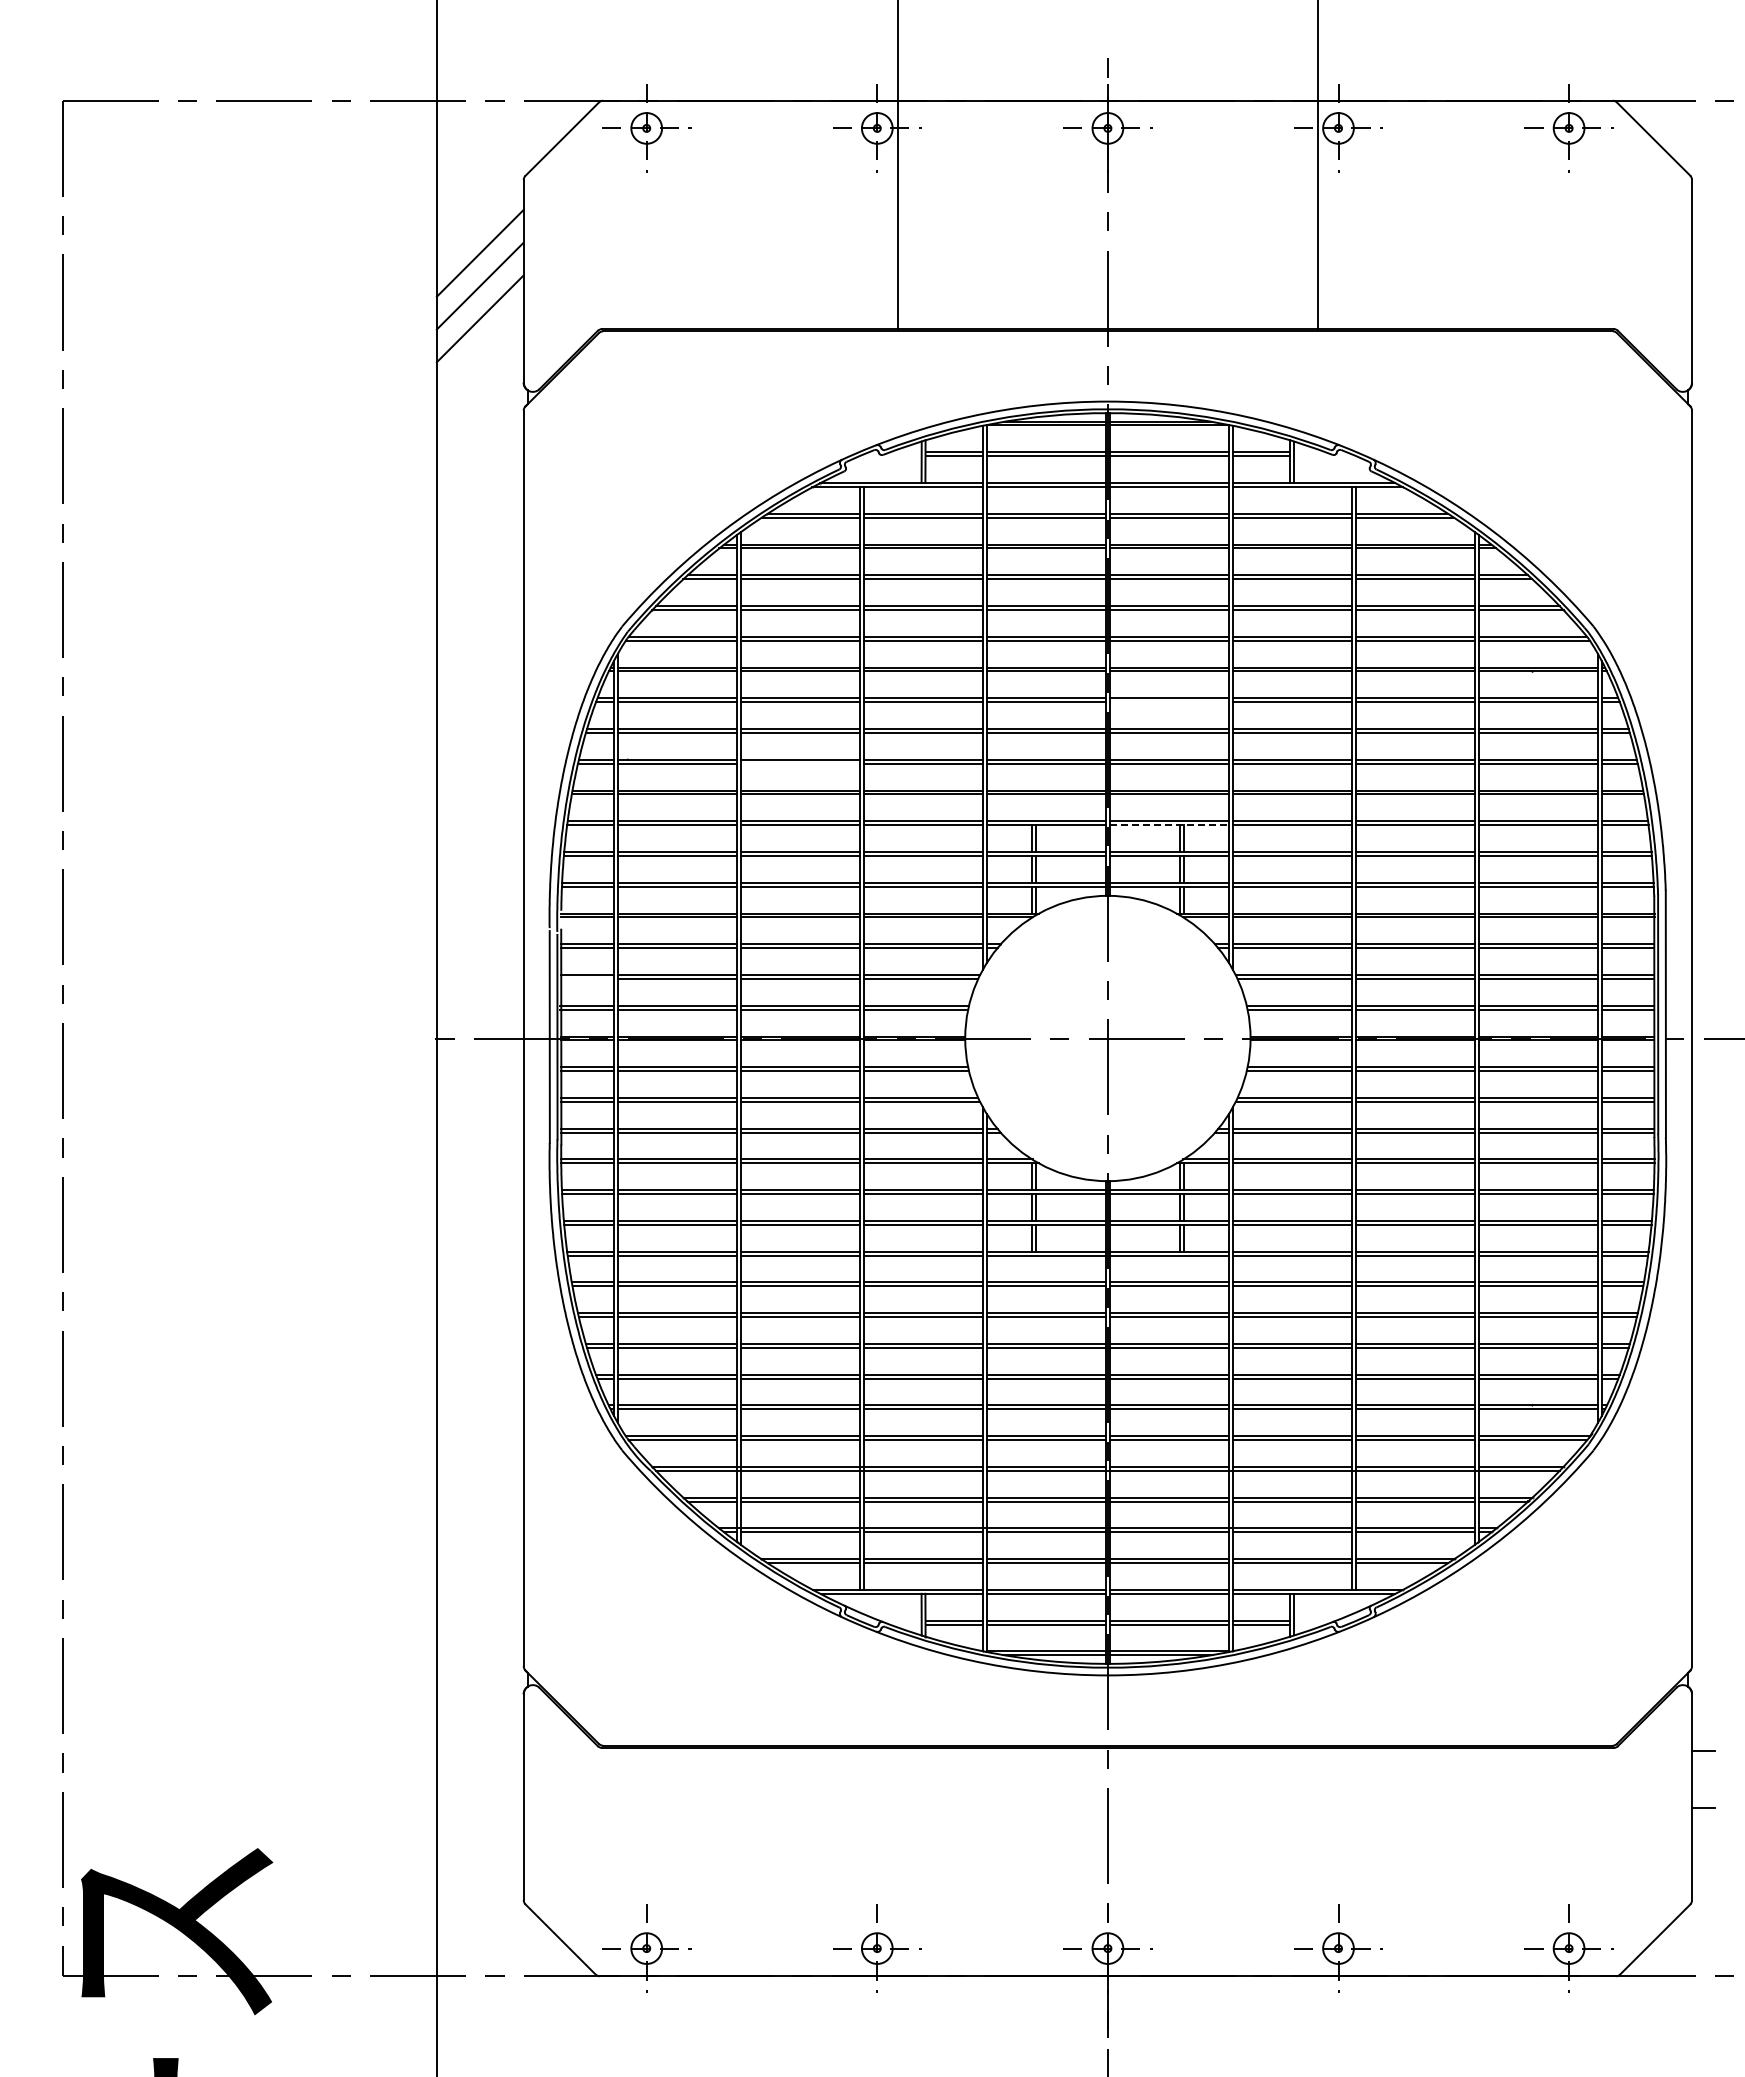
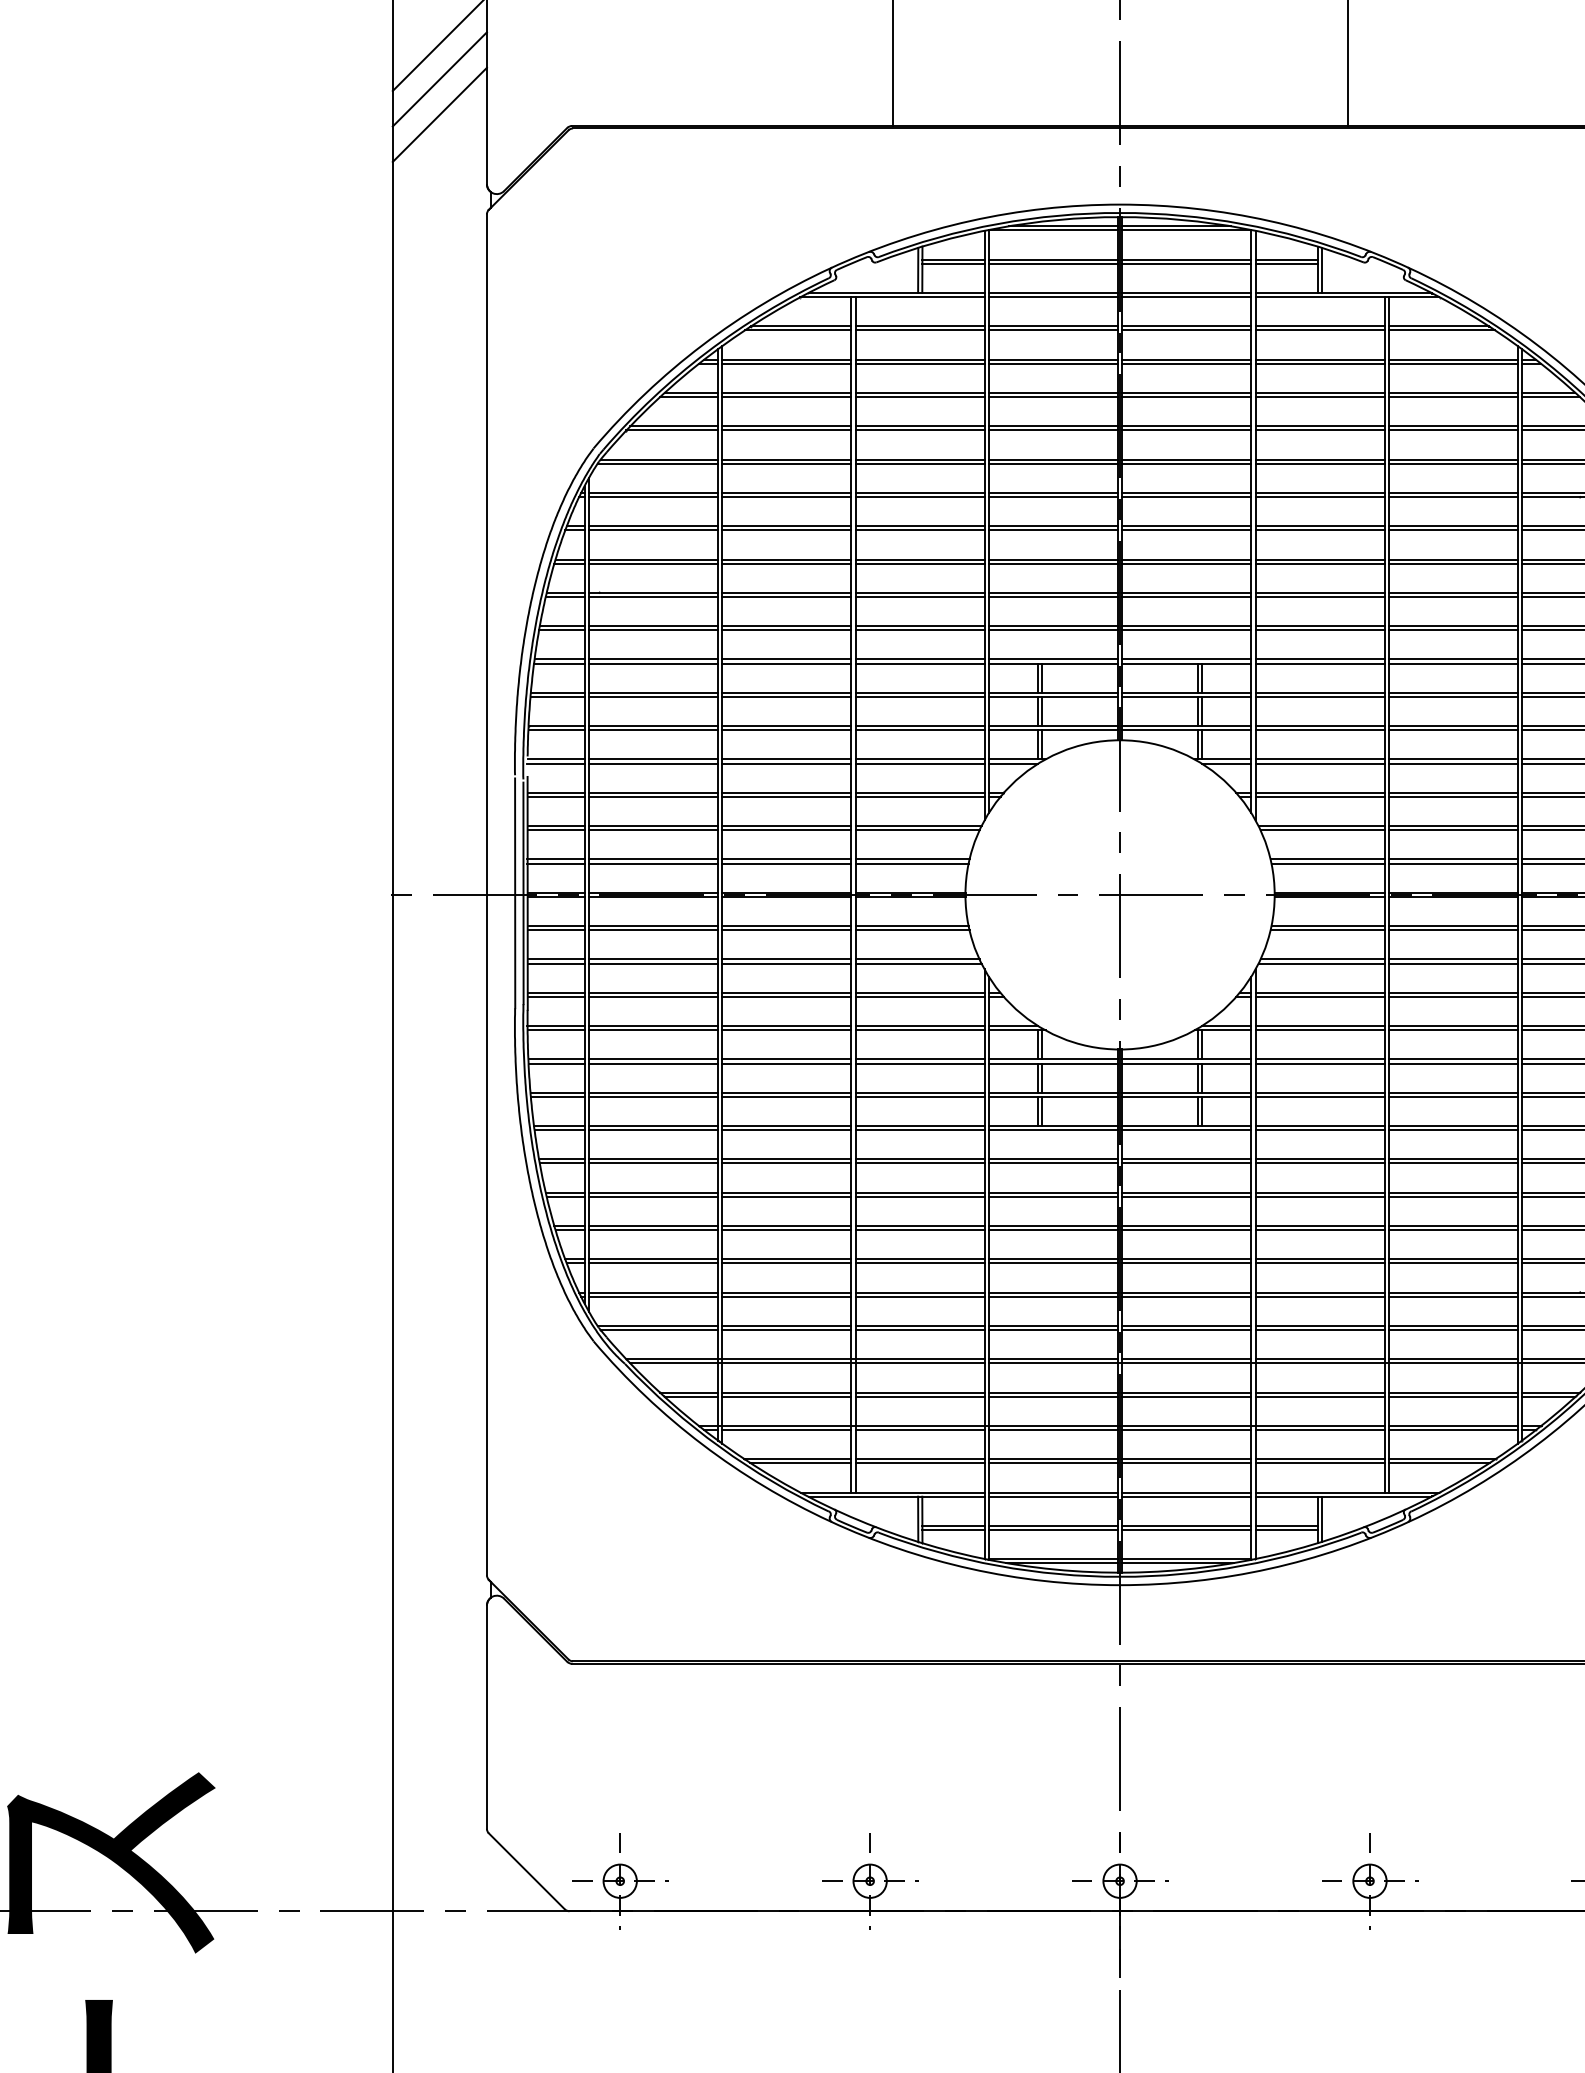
line: (1169, 702) -> (1186, 530), added
line: (800, 763) -> (786, 596), added
line: (1169, 825) -> (1186, 664), dashed -> solid
line: (587, 978) -> (556, 829), added

